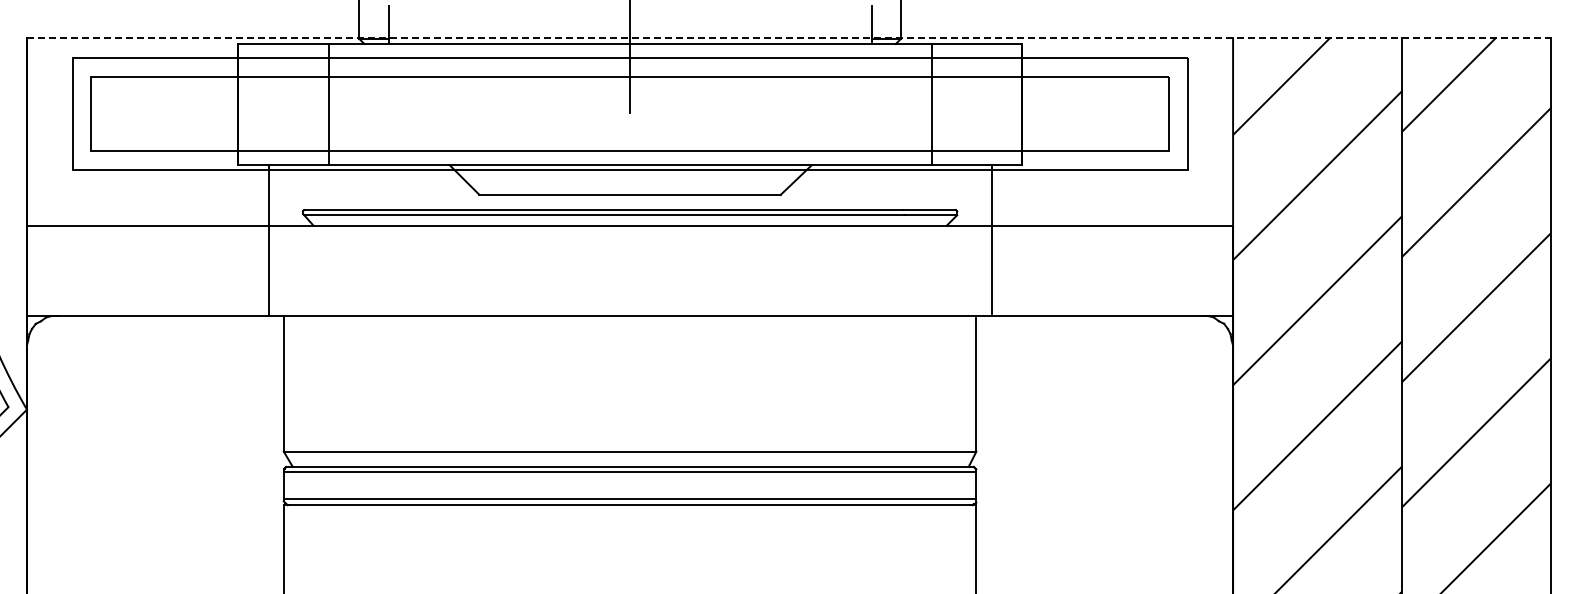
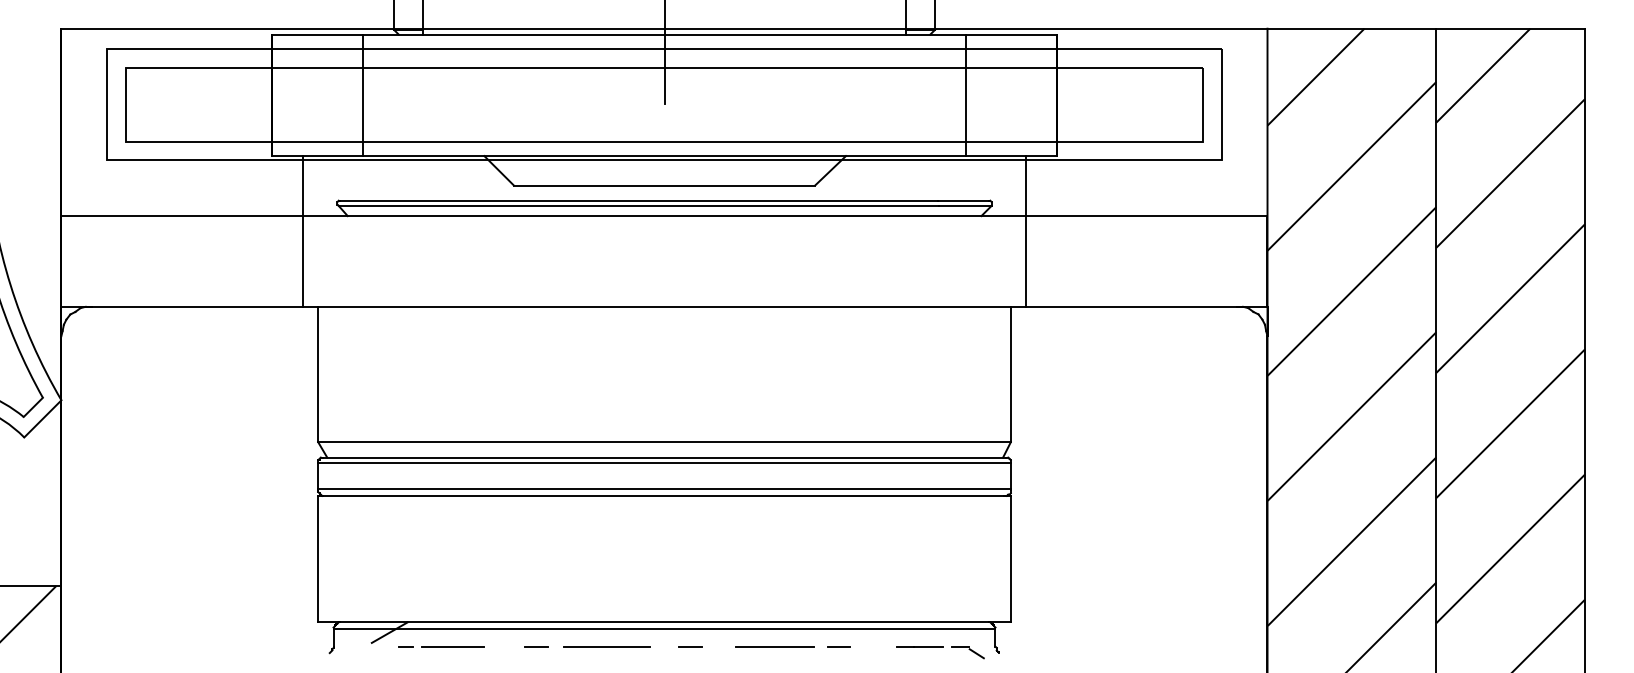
line: (789, 37) -> (823, 28), dashed -> solid

